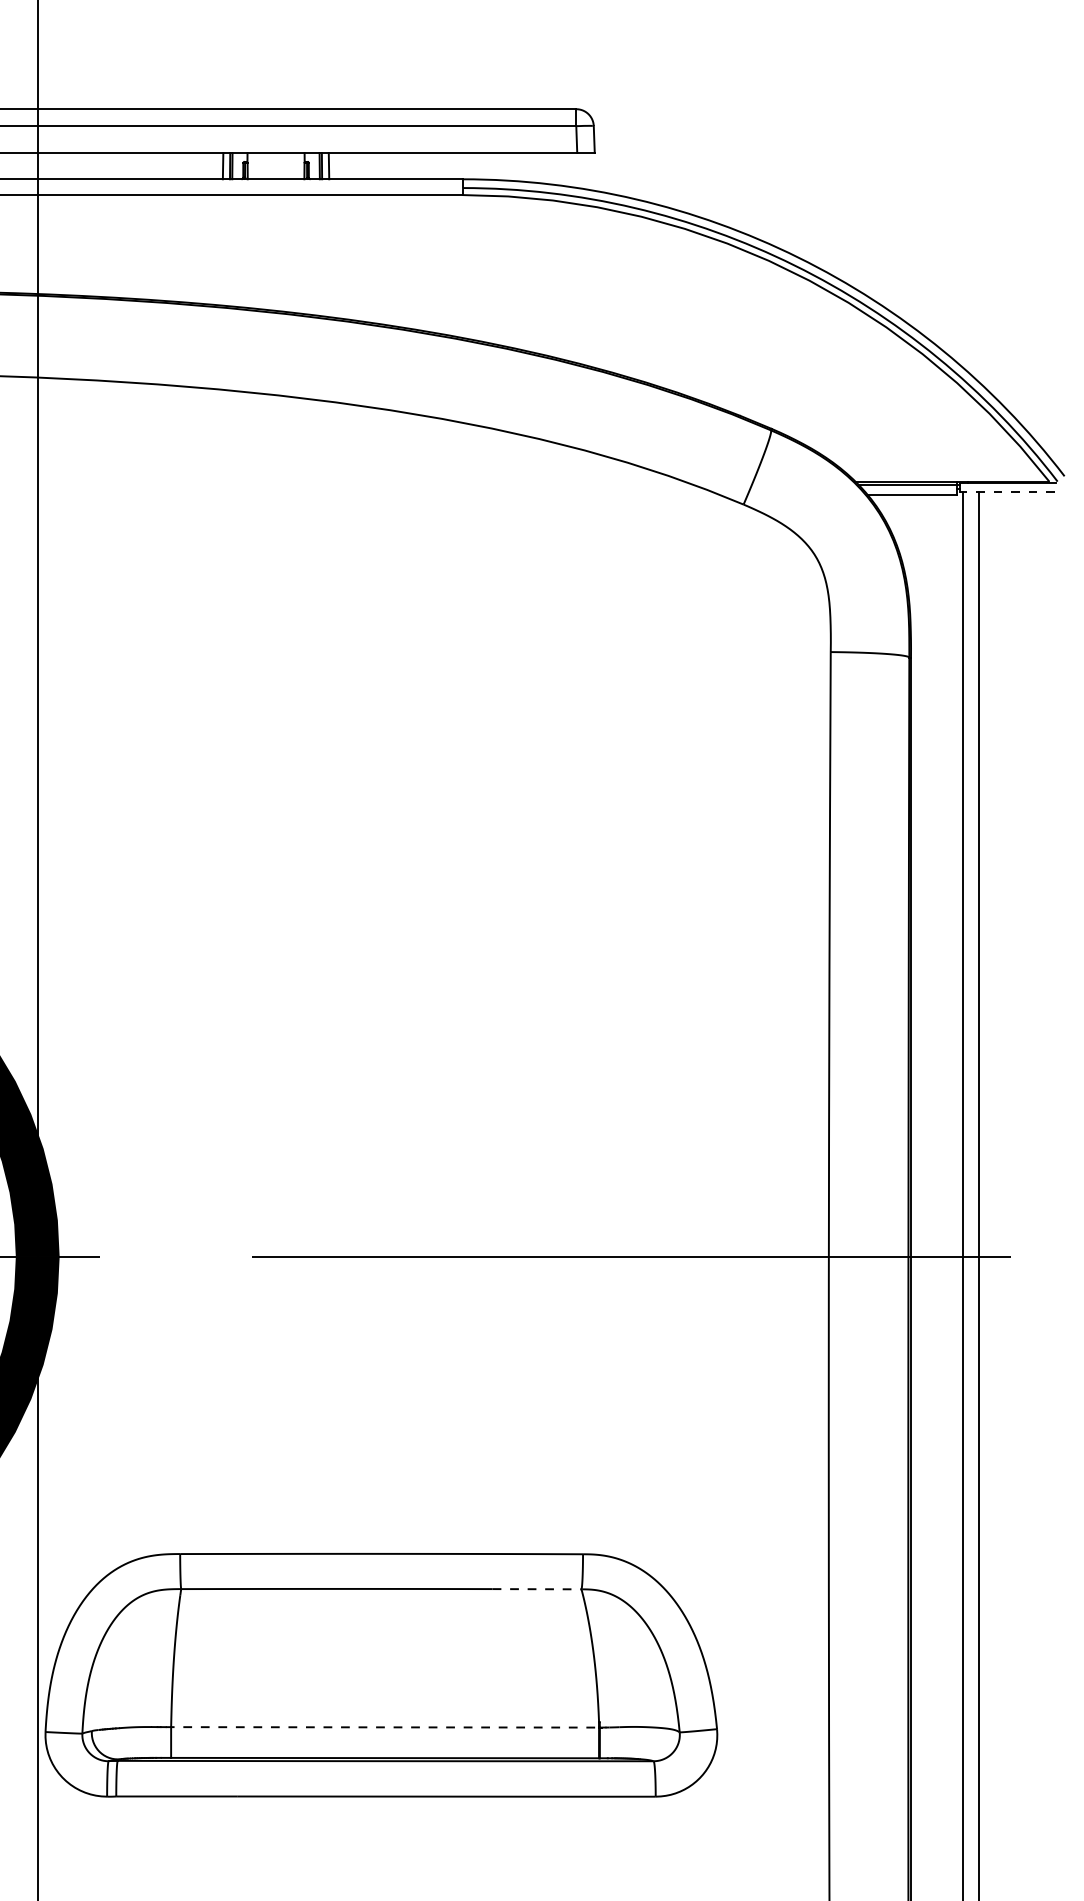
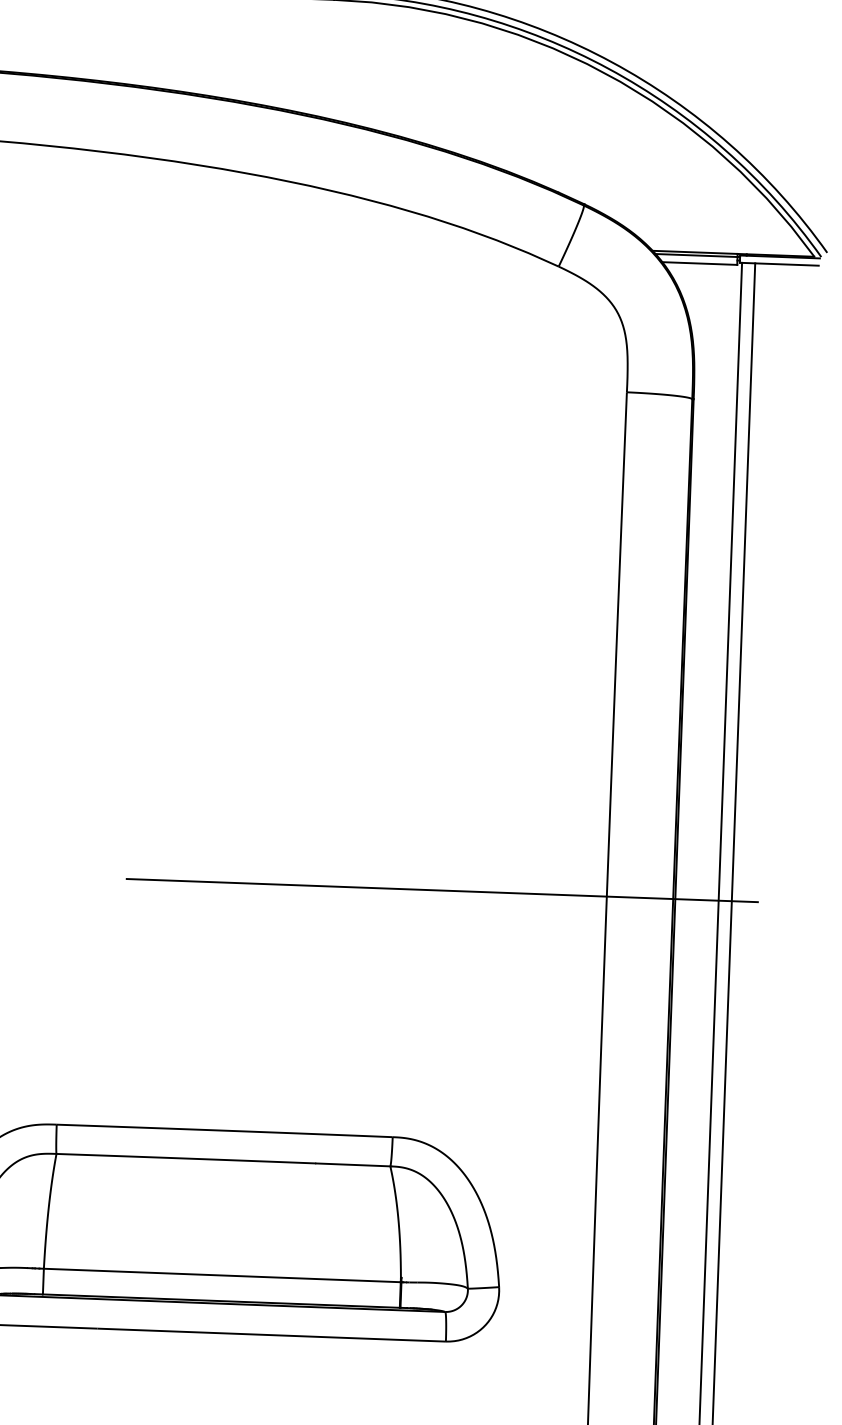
line: (1007, 492) -> (779, 264), dashed -> solid
line: (537, 1589) -> (353, 1165), dashed -> solid
line: (382, 1727) -> (220, 1275), dashed -> solid

